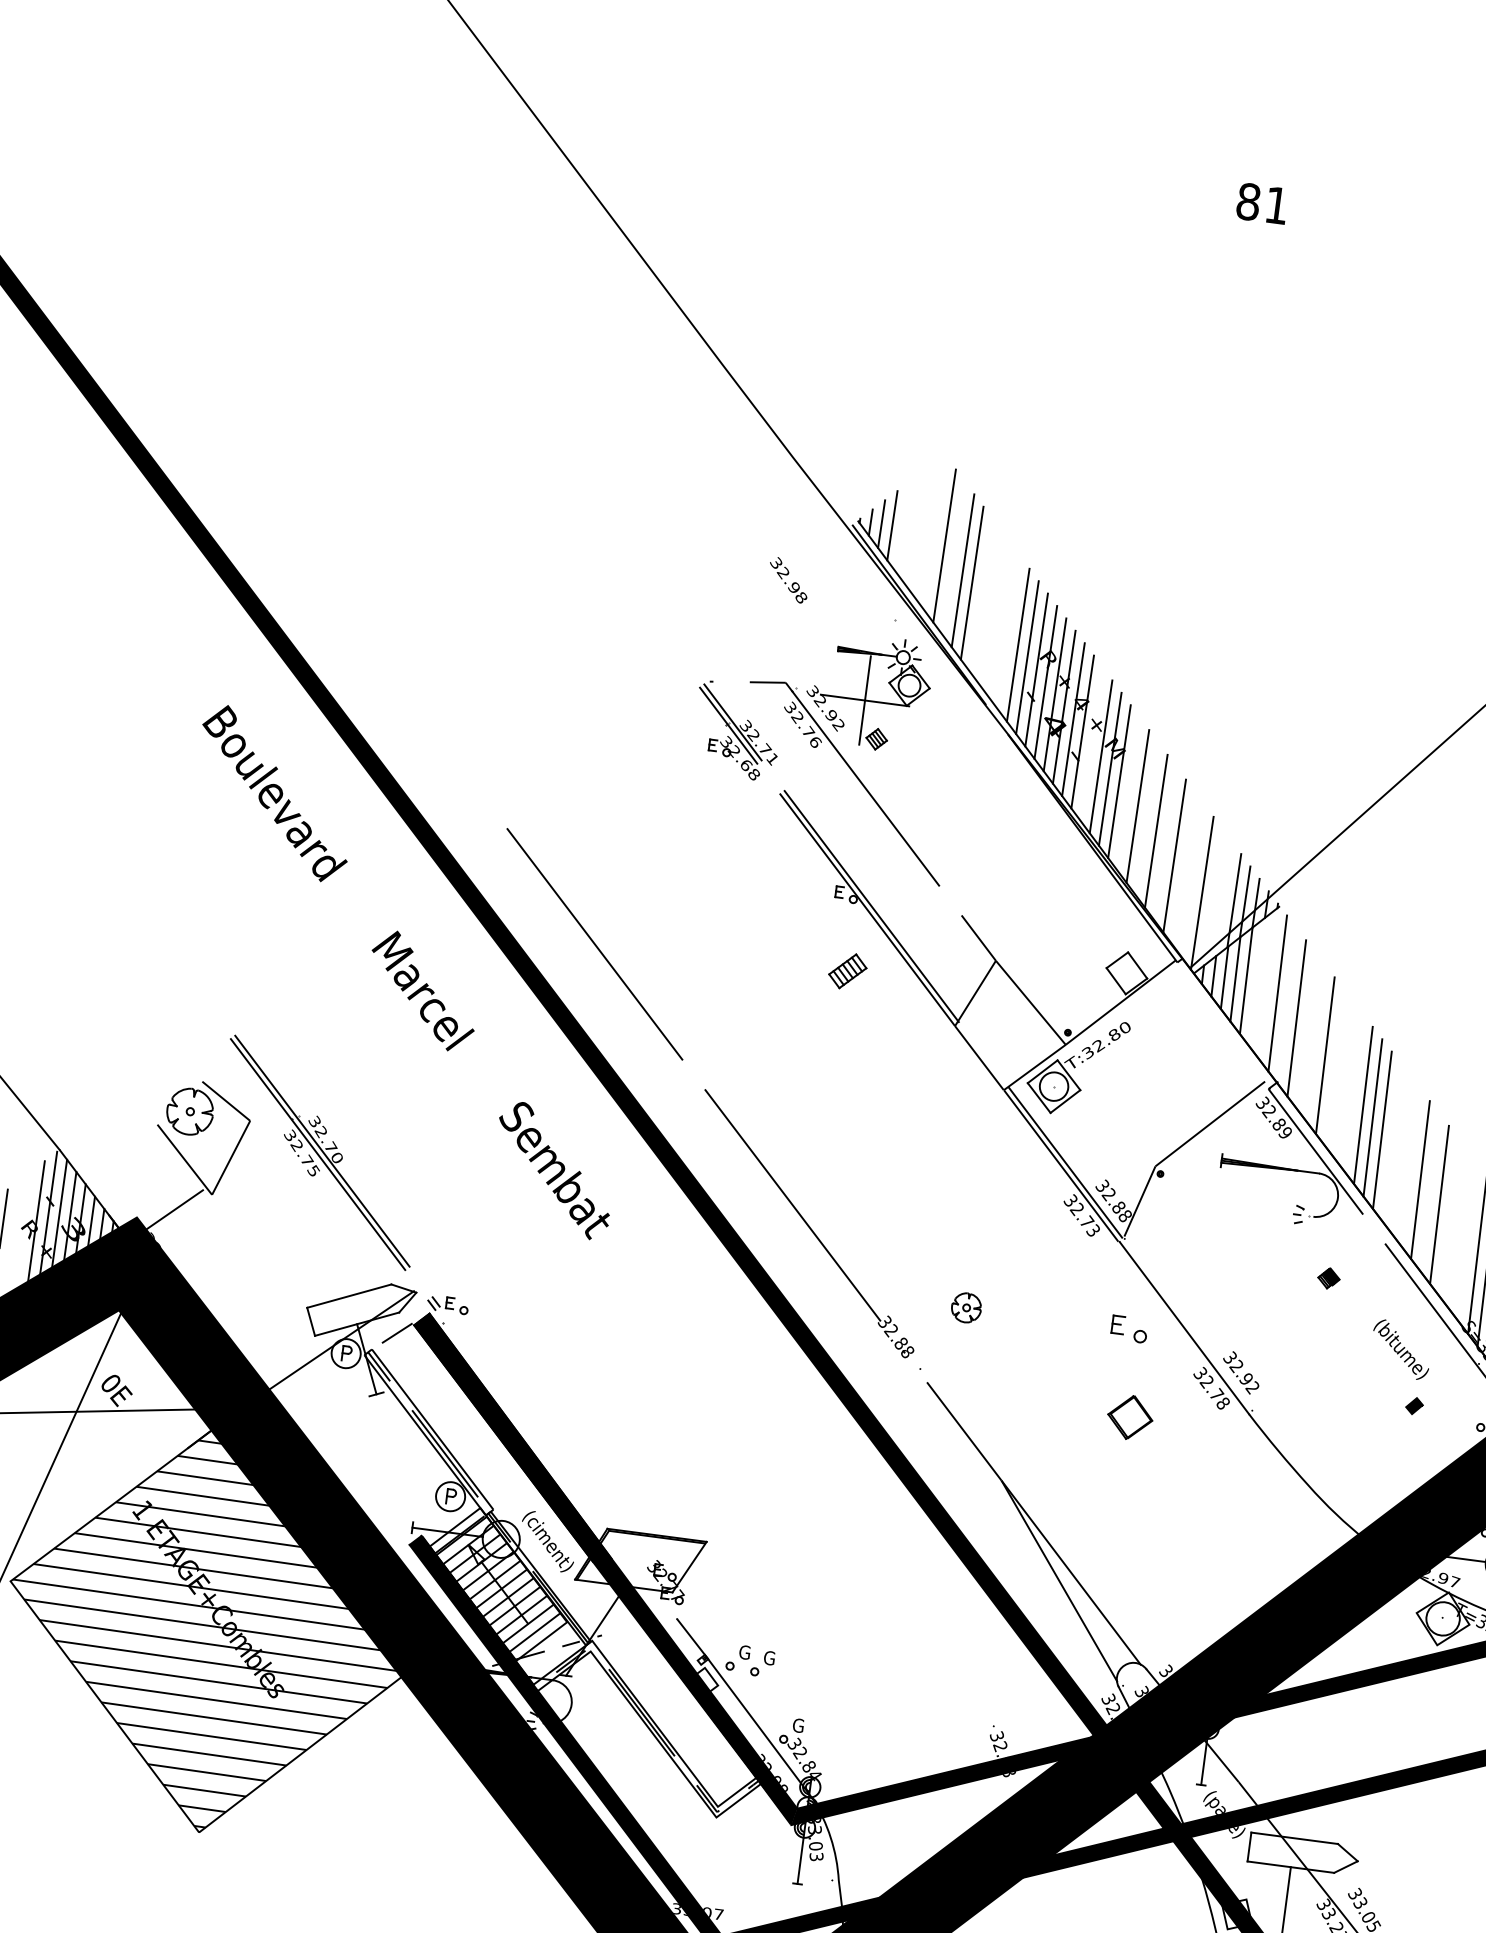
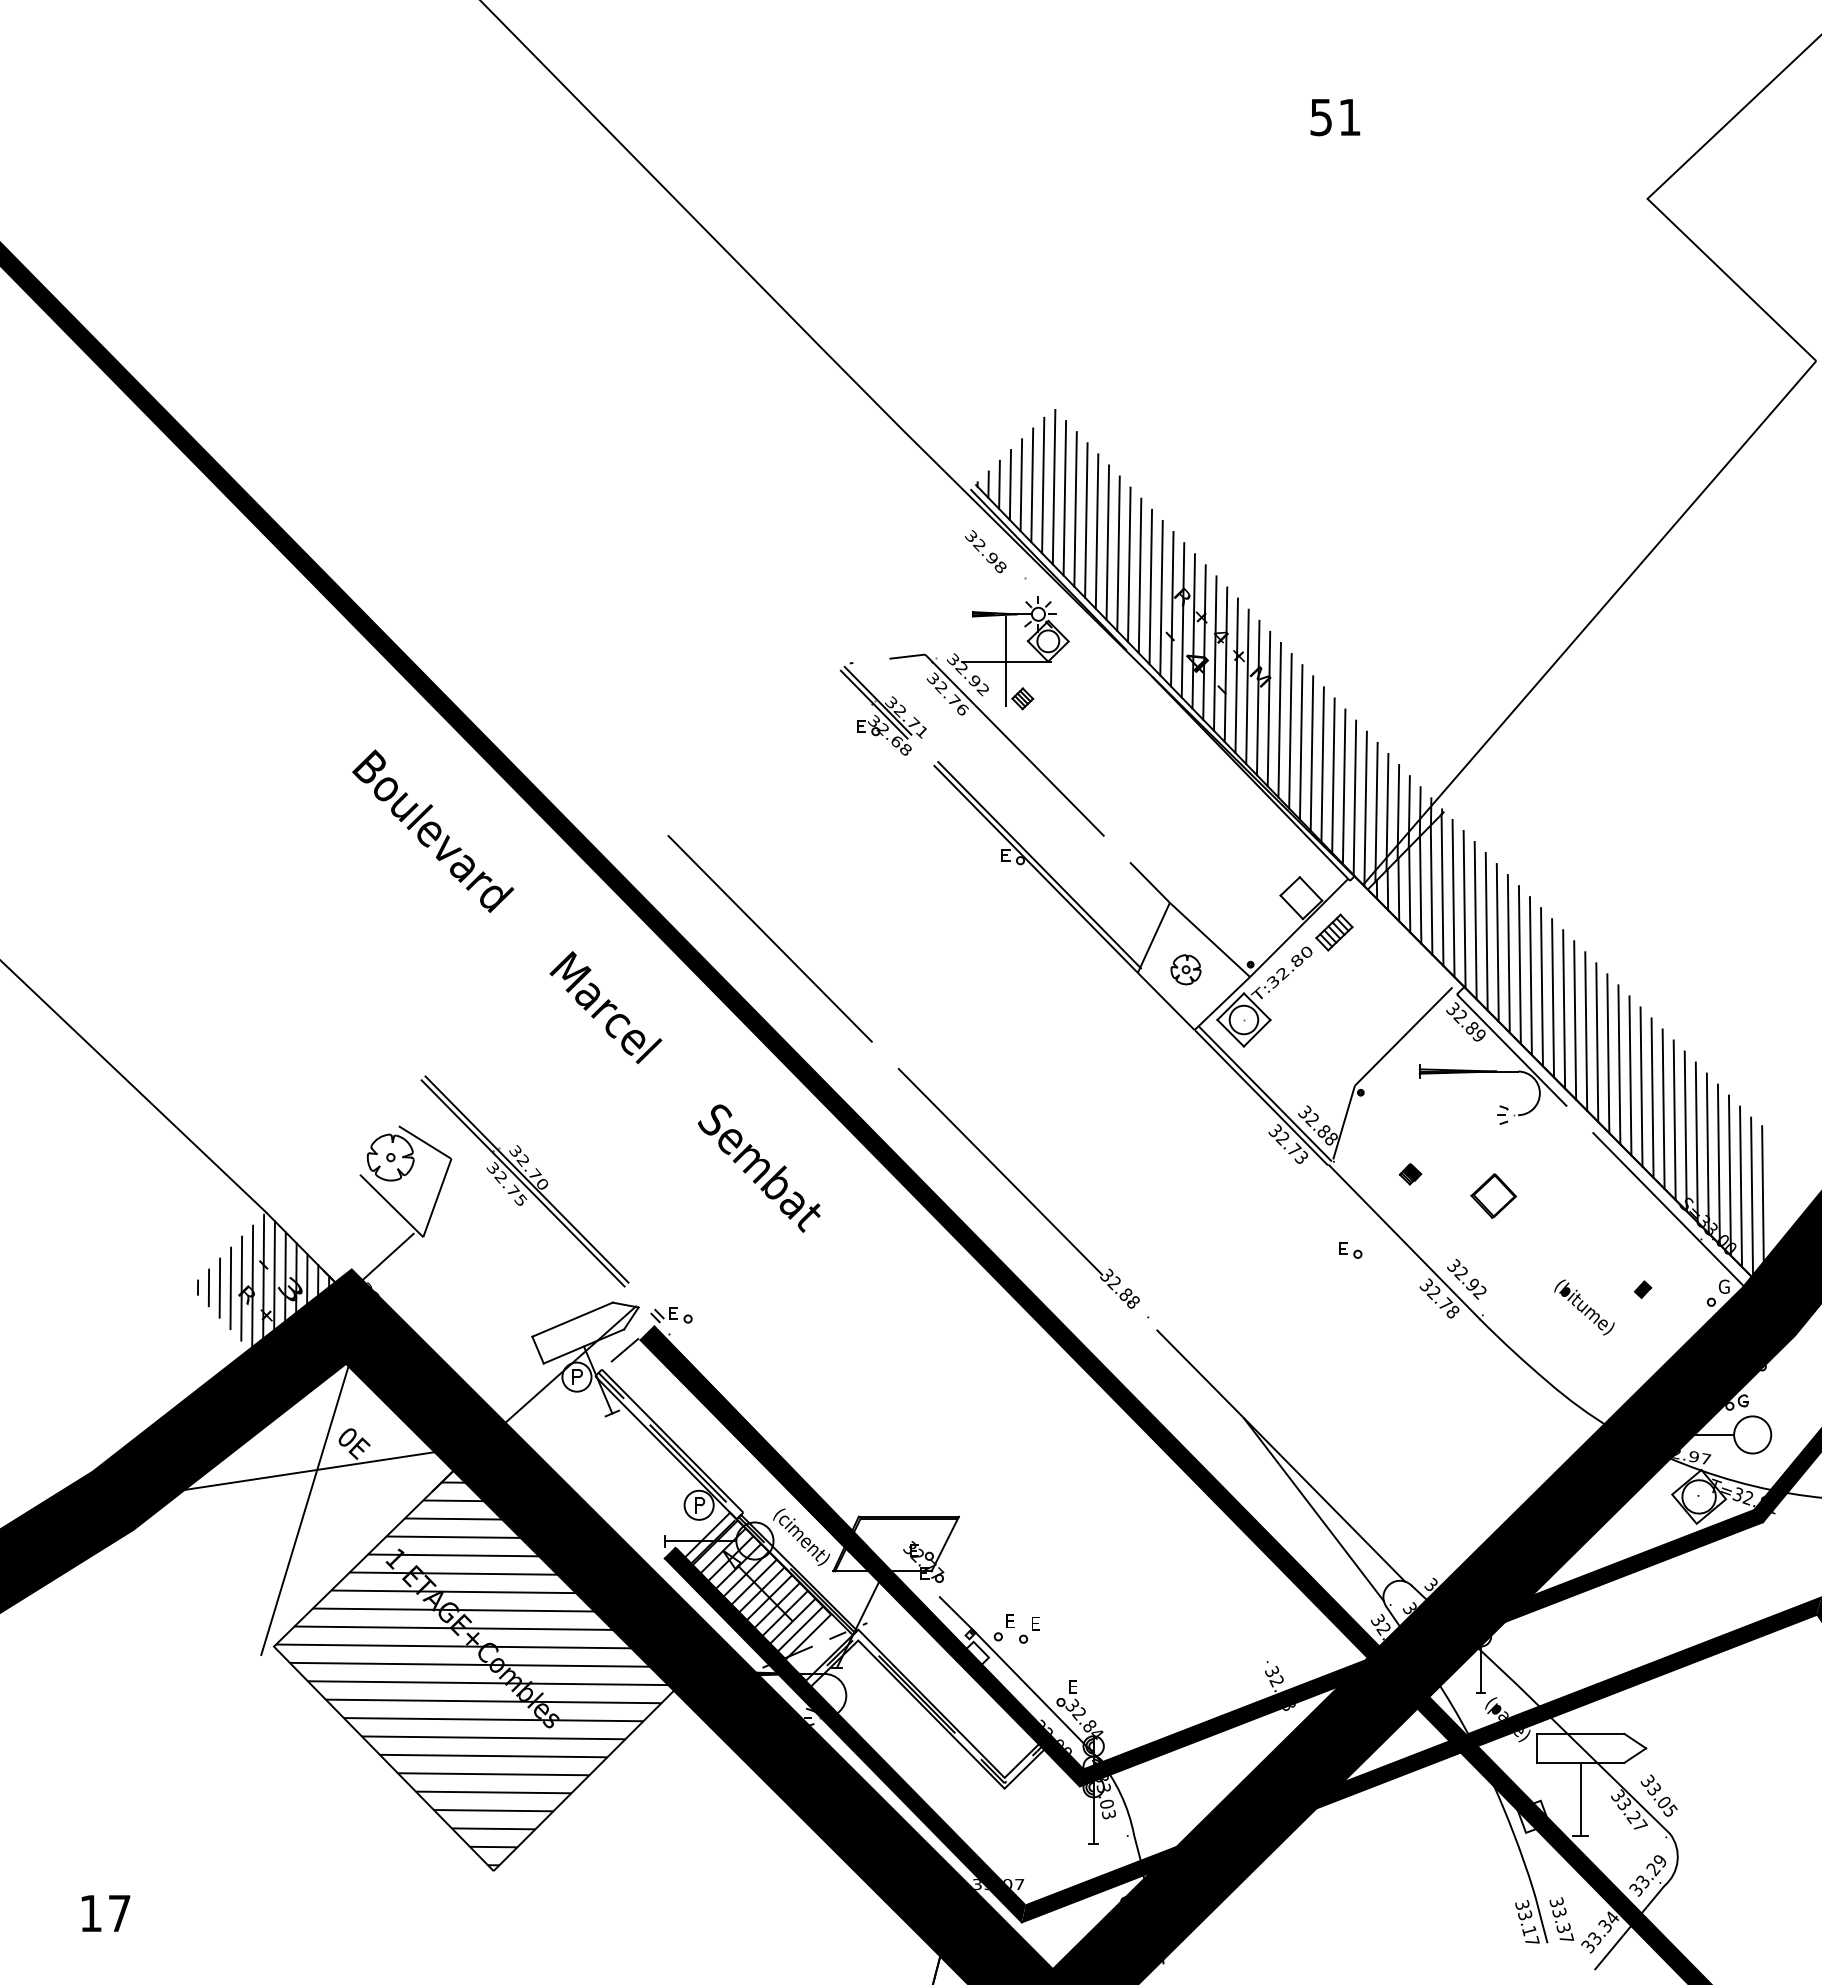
text: (1248, 201) -> (1321, 117), 81 -> 51
line: (903, 527) -> (1021, 485), added
line: (914, 529) -> (1032, 485), added
line: (925, 530) -> (1043, 485), added
line: (934, 532) -> (1053, 486), added
line: (953, 558) -> (1075, 509), added
text: (788, 580) -> (985, 551), moved
line: (981, 595) -> (1107, 542), added
line: (990, 607) -> (1118, 553), added
line: (1000, 620) -> (1129, 564), added
line: (1008, 632) -> (1139, 575), added
line: (1091, 744) -> (1236, 675), added
line: (1128, 793) -> (1279, 719), added
line: (1146, 818) -> (1300, 742), added
line: (1165, 843) -> (1322, 764), added
line: (1183, 868) -> (1343, 786), added
line: (1192, 880) -> (1354, 797), added
line: (1212, 897) -> (1376, 811), added
line: (1223, 898) -> (1387, 811), added
part: (847, 971) -> (1334, 932), moved
line: (1257, 981) -> (1431, 889), added
line: (1267, 983) -> (1442, 889), added
line: (1287, 1005) -> (1464, 909), added
line: (1306, 1030) -> (1486, 931), added
line: (1315, 1042) -> (1497, 942), added
line: (1334, 1067) -> (1519, 964), added
line: (1343, 1080) -> (1530, 976), added
line: (1353, 1093) -> (1541, 987), added
line: (1392, 1142) -> (1586, 1031), added
line: (1401, 1155) -> (1597, 1042), added
line: (1411, 1167) -> (1608, 1053), added
line: (1430, 1192) -> (1630, 1075), added
line: (1449, 1216) -> (1652, 1097), added
line: (14, 1220) -> (230, 1288), added
line: (25, 1221) -> (241, 1288), added
line: (1458, 1229) -> (1663, 1108), added
line: (1467, 1242) -> (1674, 1120), added
part: (1328, 1278) -> (1410, 1174), moved
part: (966, 1307) -> (1185, 969), moved
part: (1129, 1329) -> (1350, 1250), size x0.62
text: (1401, 1349) -> (1584, 1307), moved
part: (1130, 1416) -> (1493, 1195), moved
text: (744, 1652) -> (1010, 1621), G -> E
text: (769, 1657) -> (1036, 1623), G -> E
text: (798, 1725) -> (1073, 1686), G -> E

